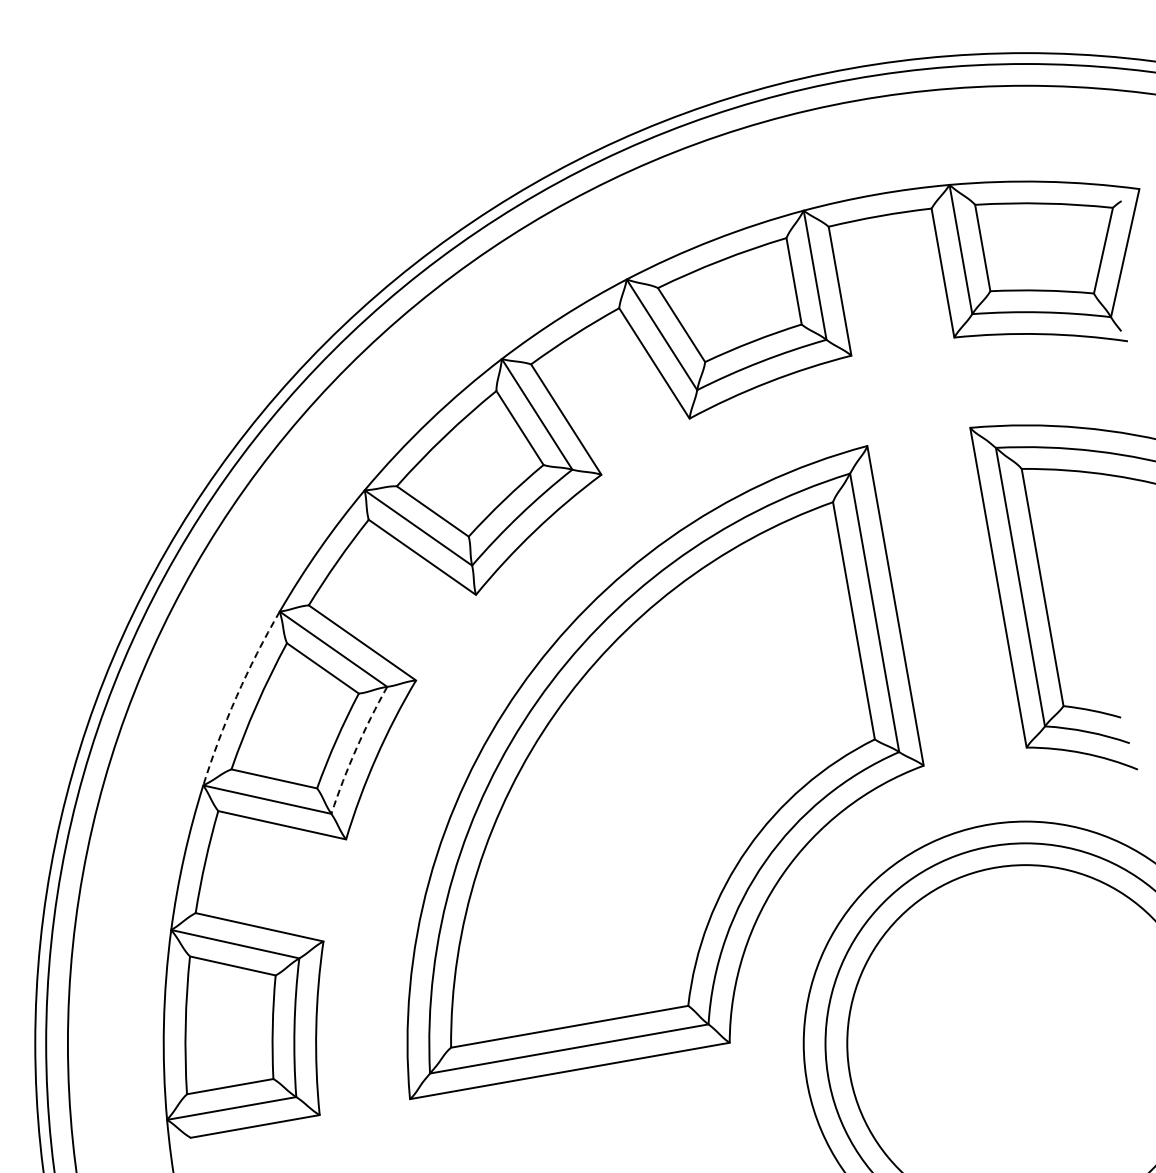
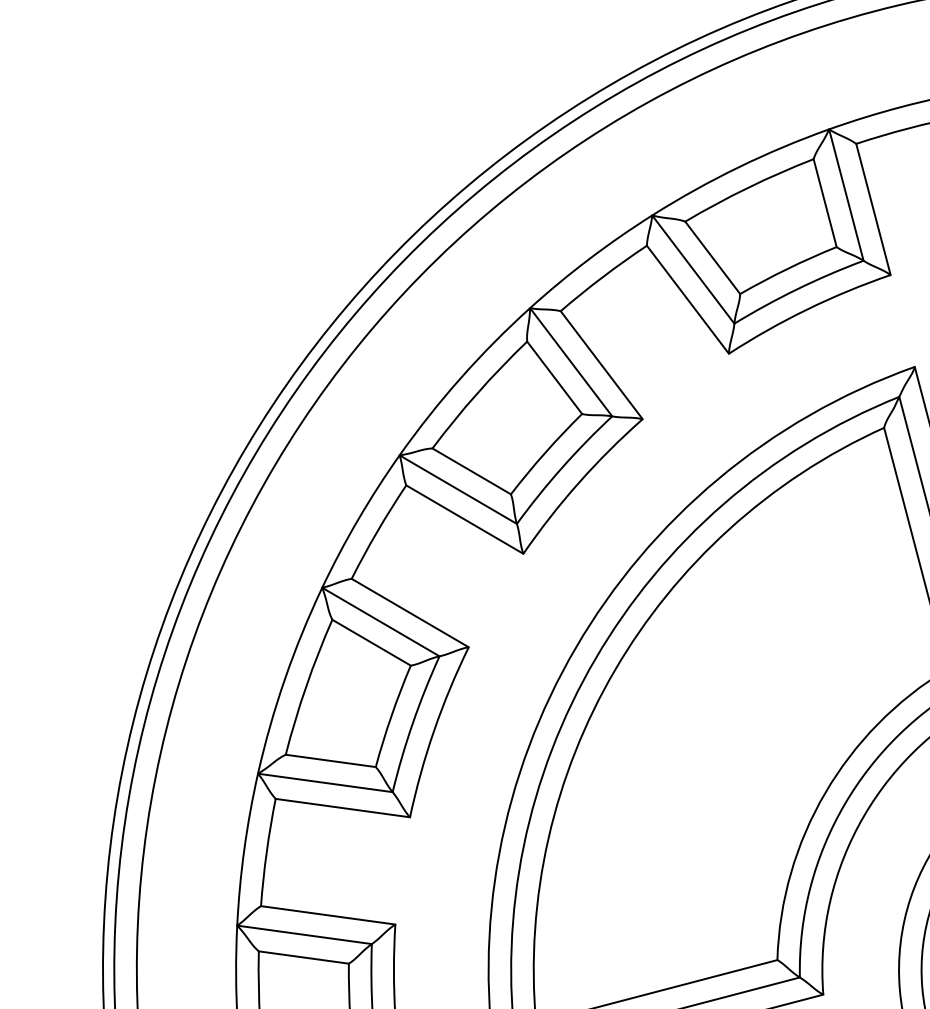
arc: (236, 696) -> (284, 679), dashed -> solid
arc: (356, 749) -> (413, 723), dashed -> solid

